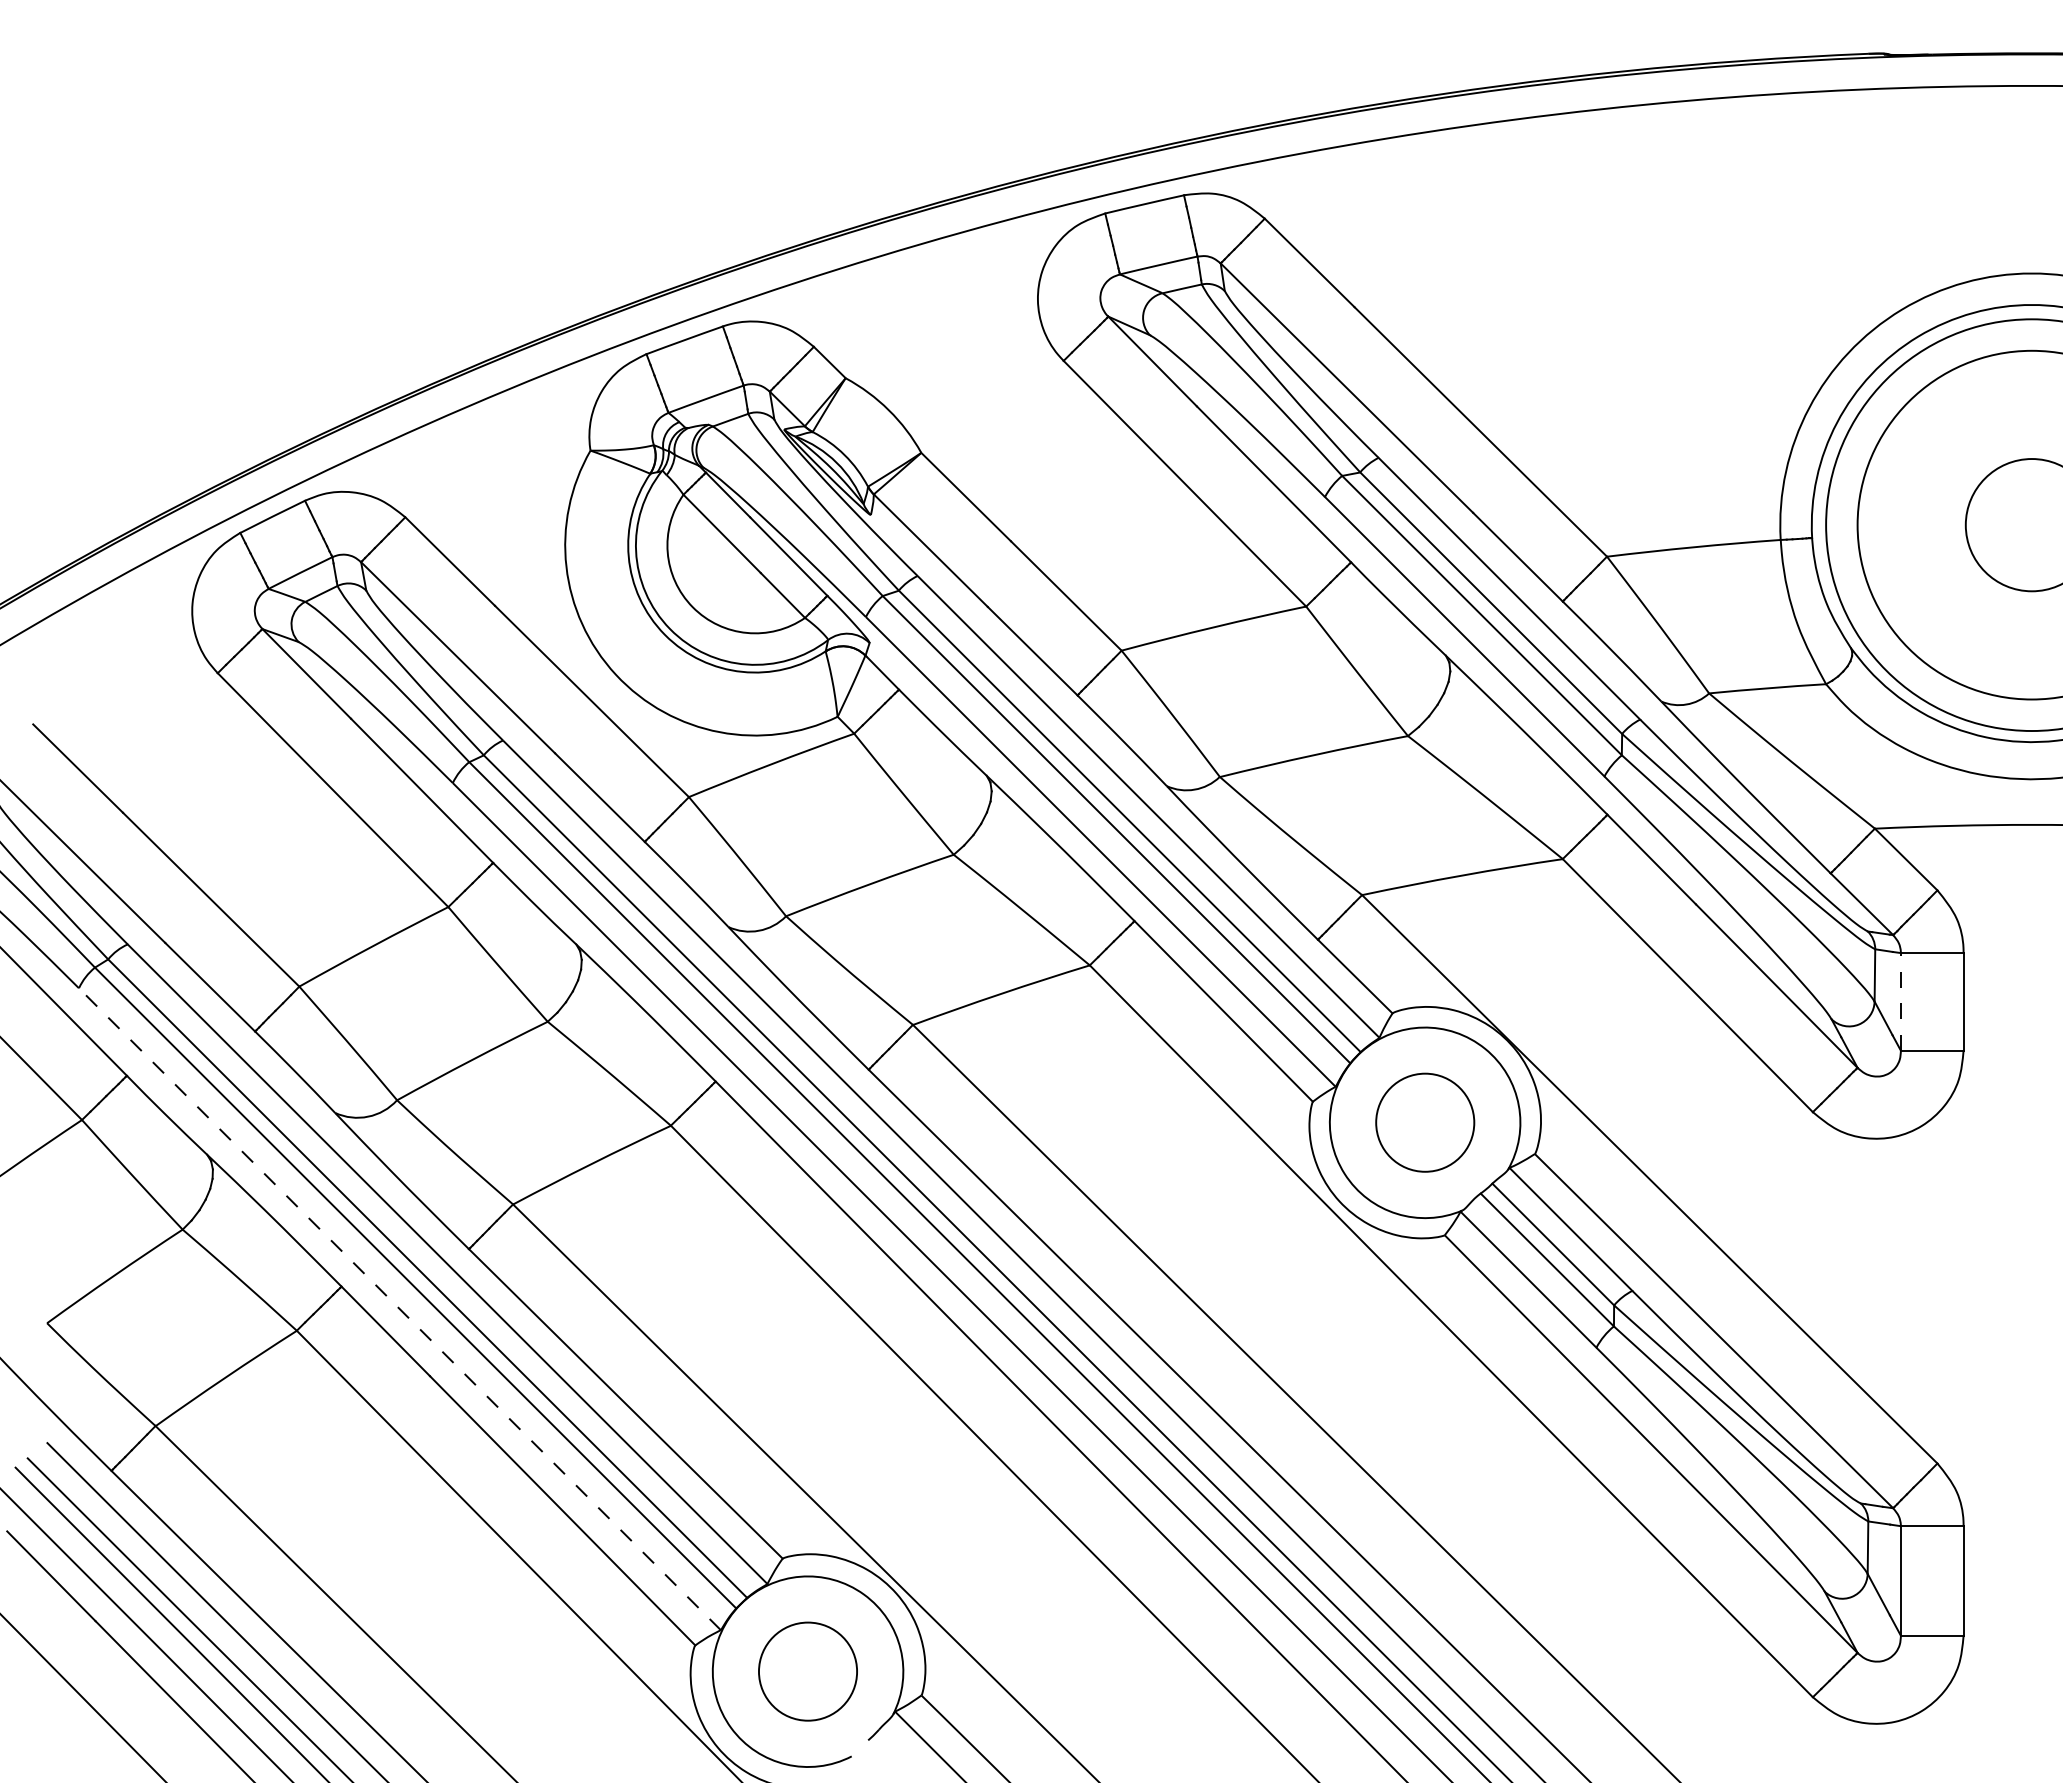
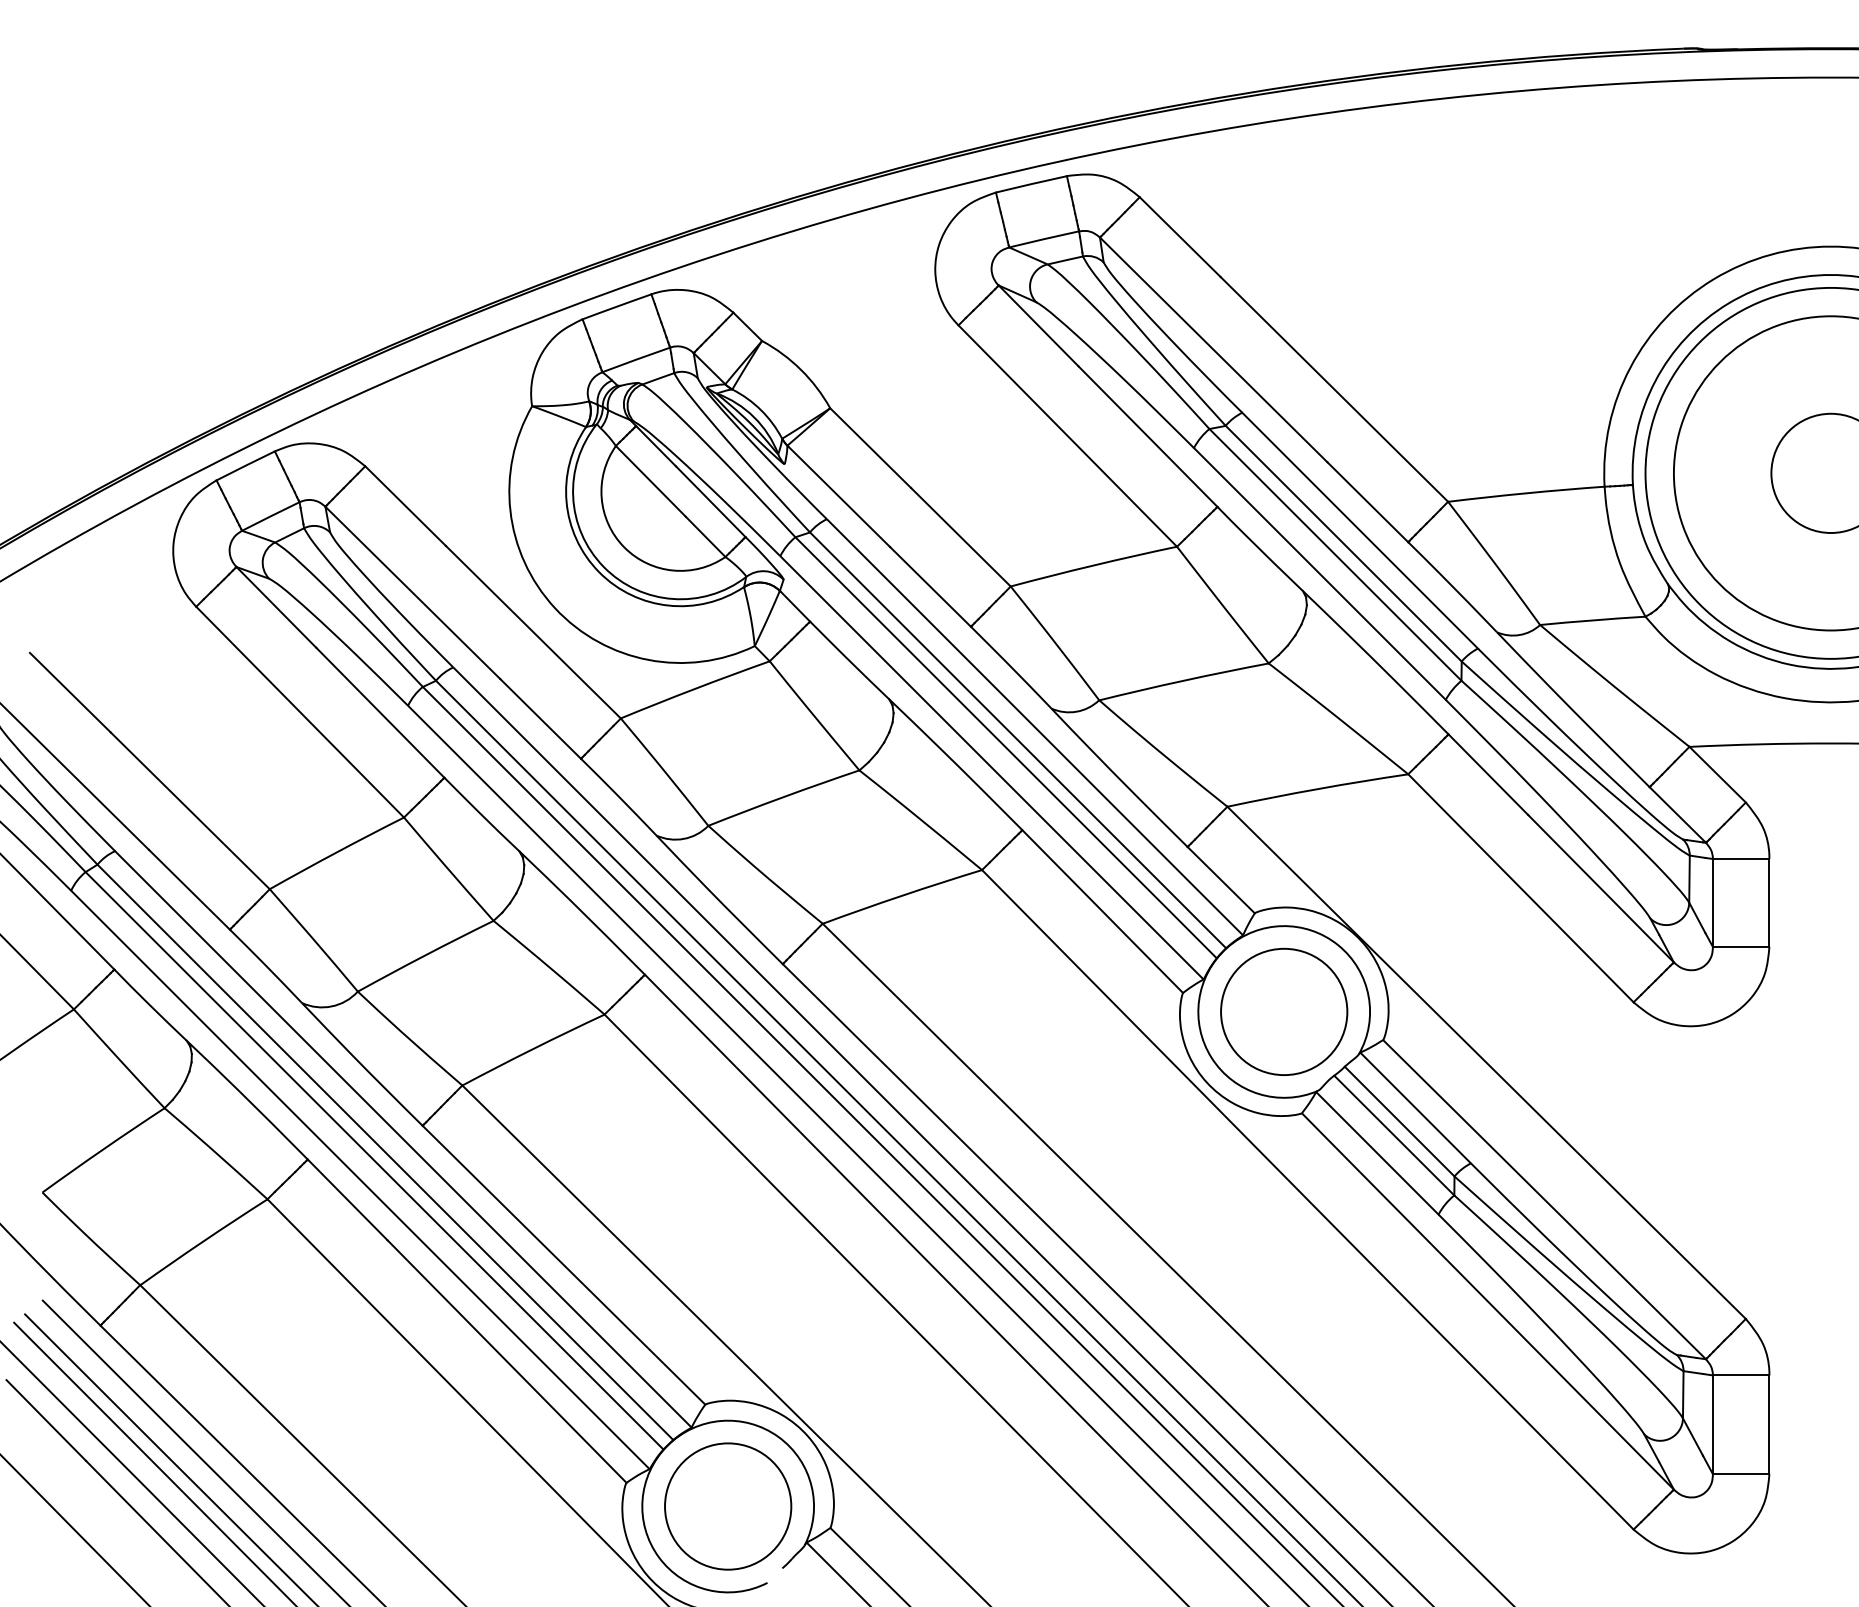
line: (1900, 1001) -> (1712, 902), dashed -> solid
circle: (1425, 1122) -> (1284, 1011), size x1.43
line: (399, 1309) -> (360, 1180), dashed -> solid
circle: (807, 1671) -> (727, 1506), size x1.43

